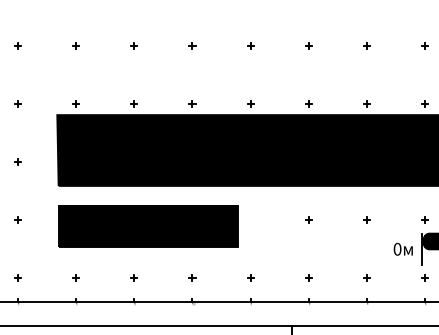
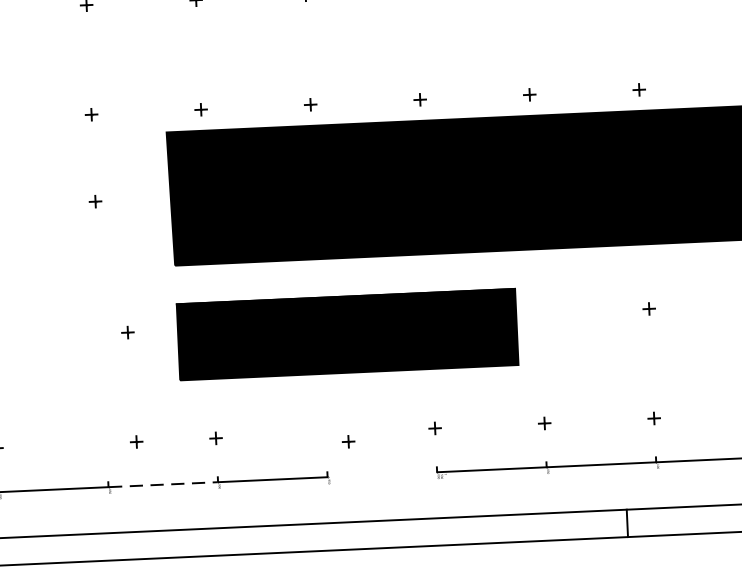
part: (17, 161) -> (94, 200), moved
part: (17, 219) -> (126, 331), moved
part: (17, 277) -> (135, 440), moved
part: (133, 277) -> (347, 440), moved
line: (47, 301) -> (164, 484), solid -> dashed
line: (163, 301) -> (382, 474), removed

